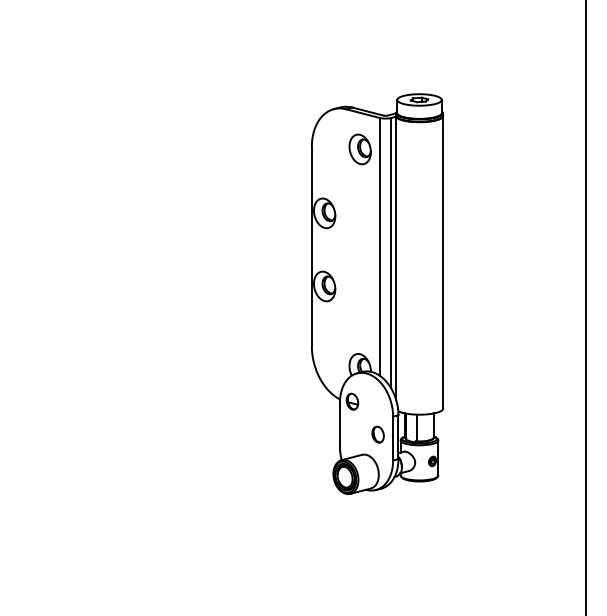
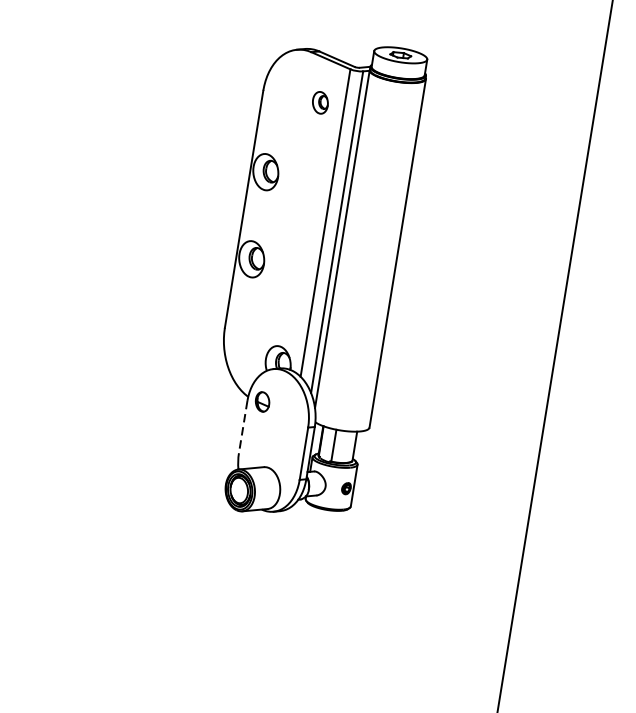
part: (359, 149) -> (319, 102), size x0.6
line: (339, 424) -> (242, 426), solid -> dashed
part: (377, 434) -> (286, 445), removed

